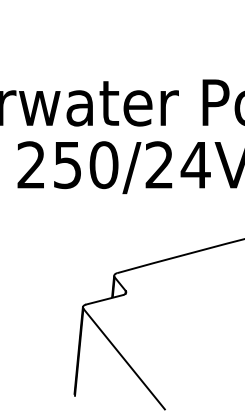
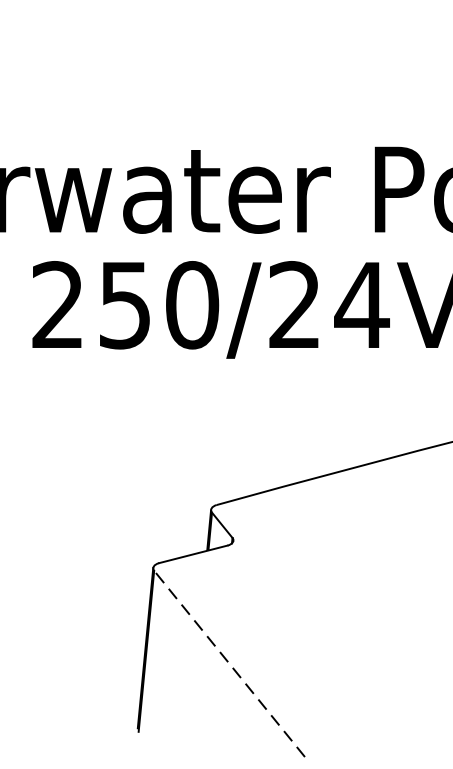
line: (124, 359) -> (230, 664), solid -> dashed

